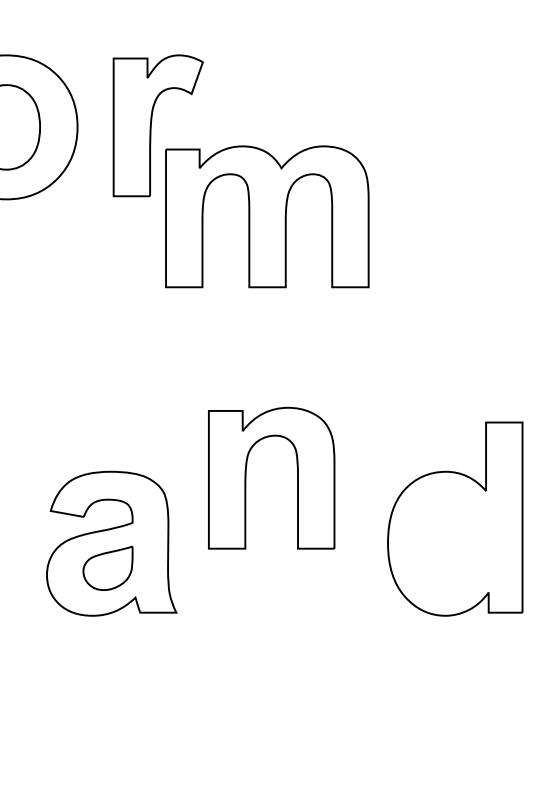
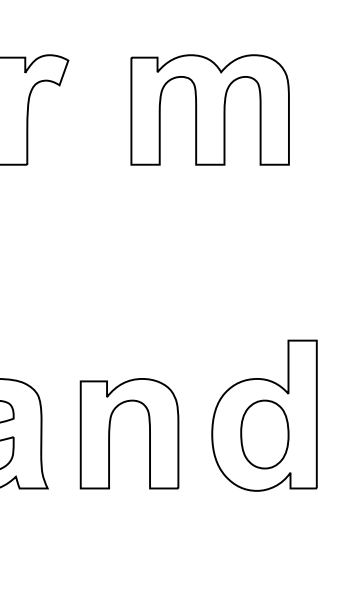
part: (267, 216) -> (210, 109), moved
part: (246, 477) -> (110, 433), moved
part: (455, 542) -> (264, 433), added

